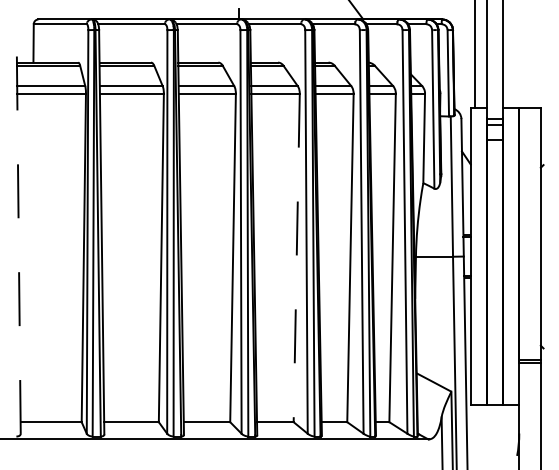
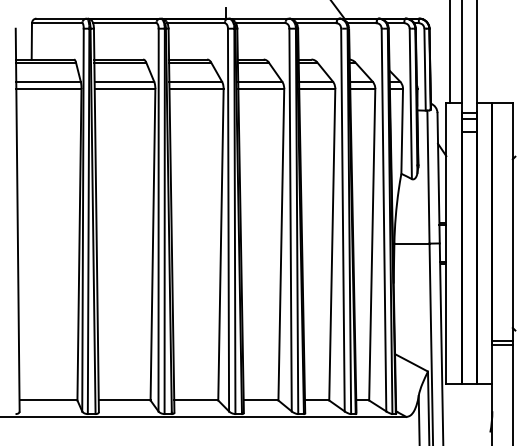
line: (18, 231) -> (17, 219), dashed -> solid
line: (296, 257) -> (281, 244), dashed -> solid

